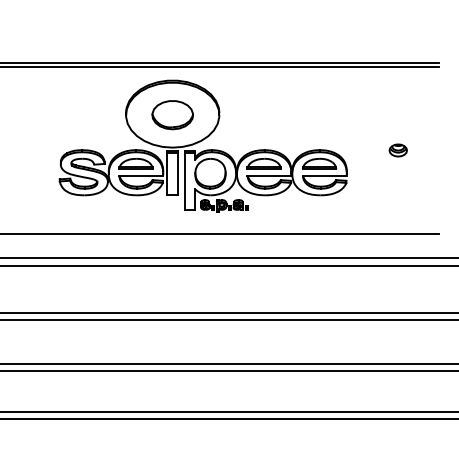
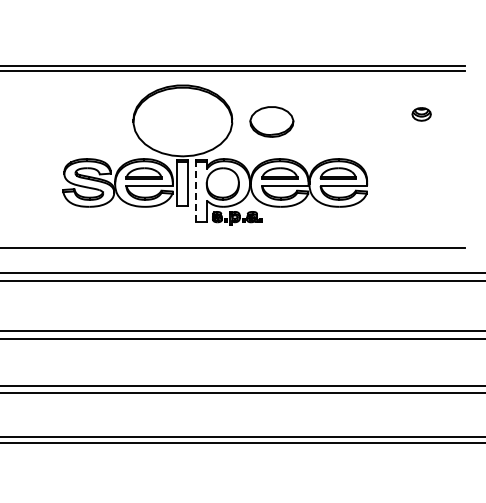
part: (172, 114) -> (271, 121), moved
part: (398, 150) -> (421, 114), moved
line: (184, 180) -> (195, 191), solid -> dashed

